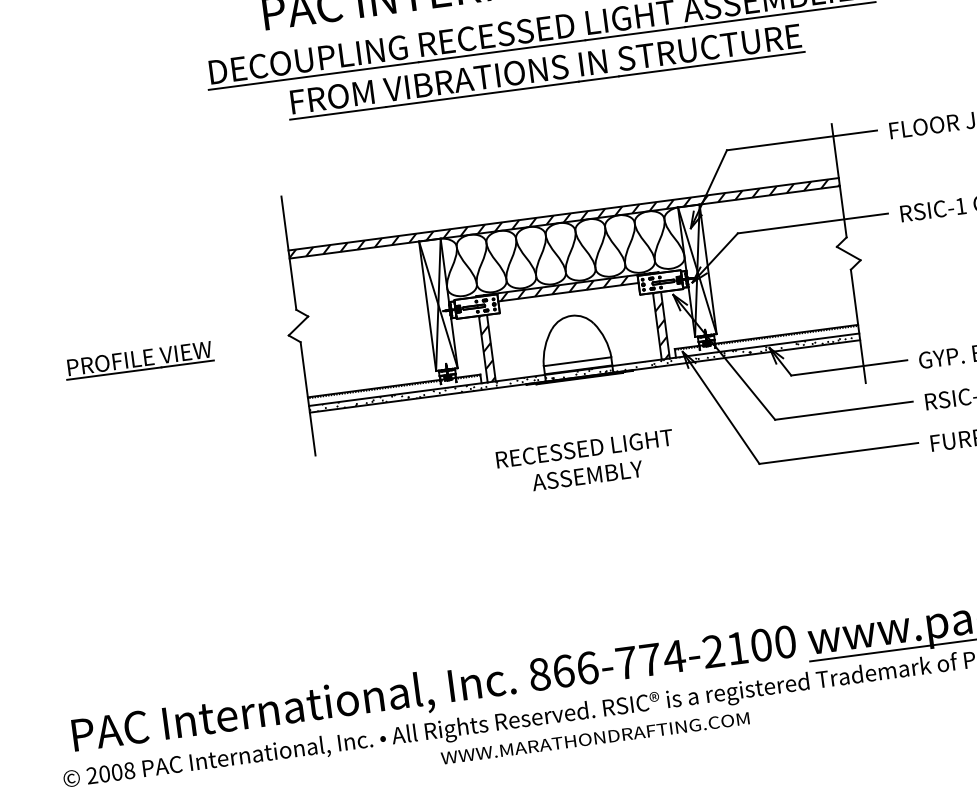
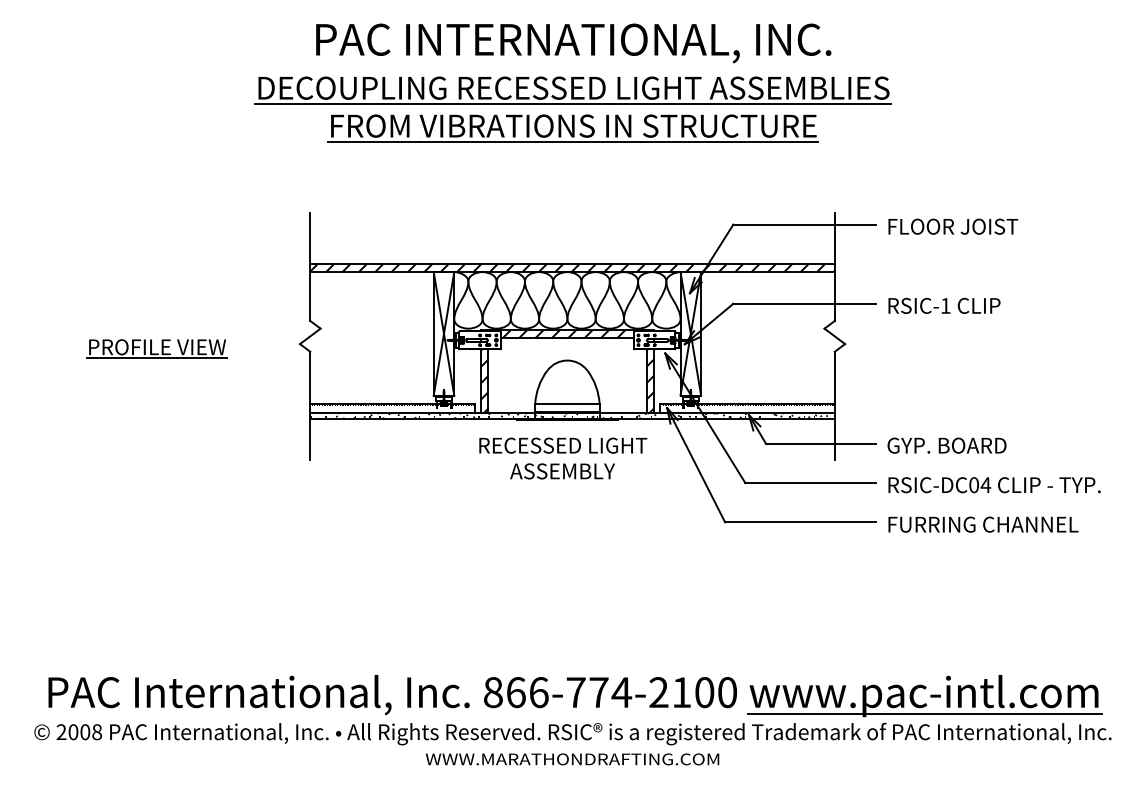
text: (586, 462) -> (563, 458), moved
text: (595, 738) -> (572, 759), moved

